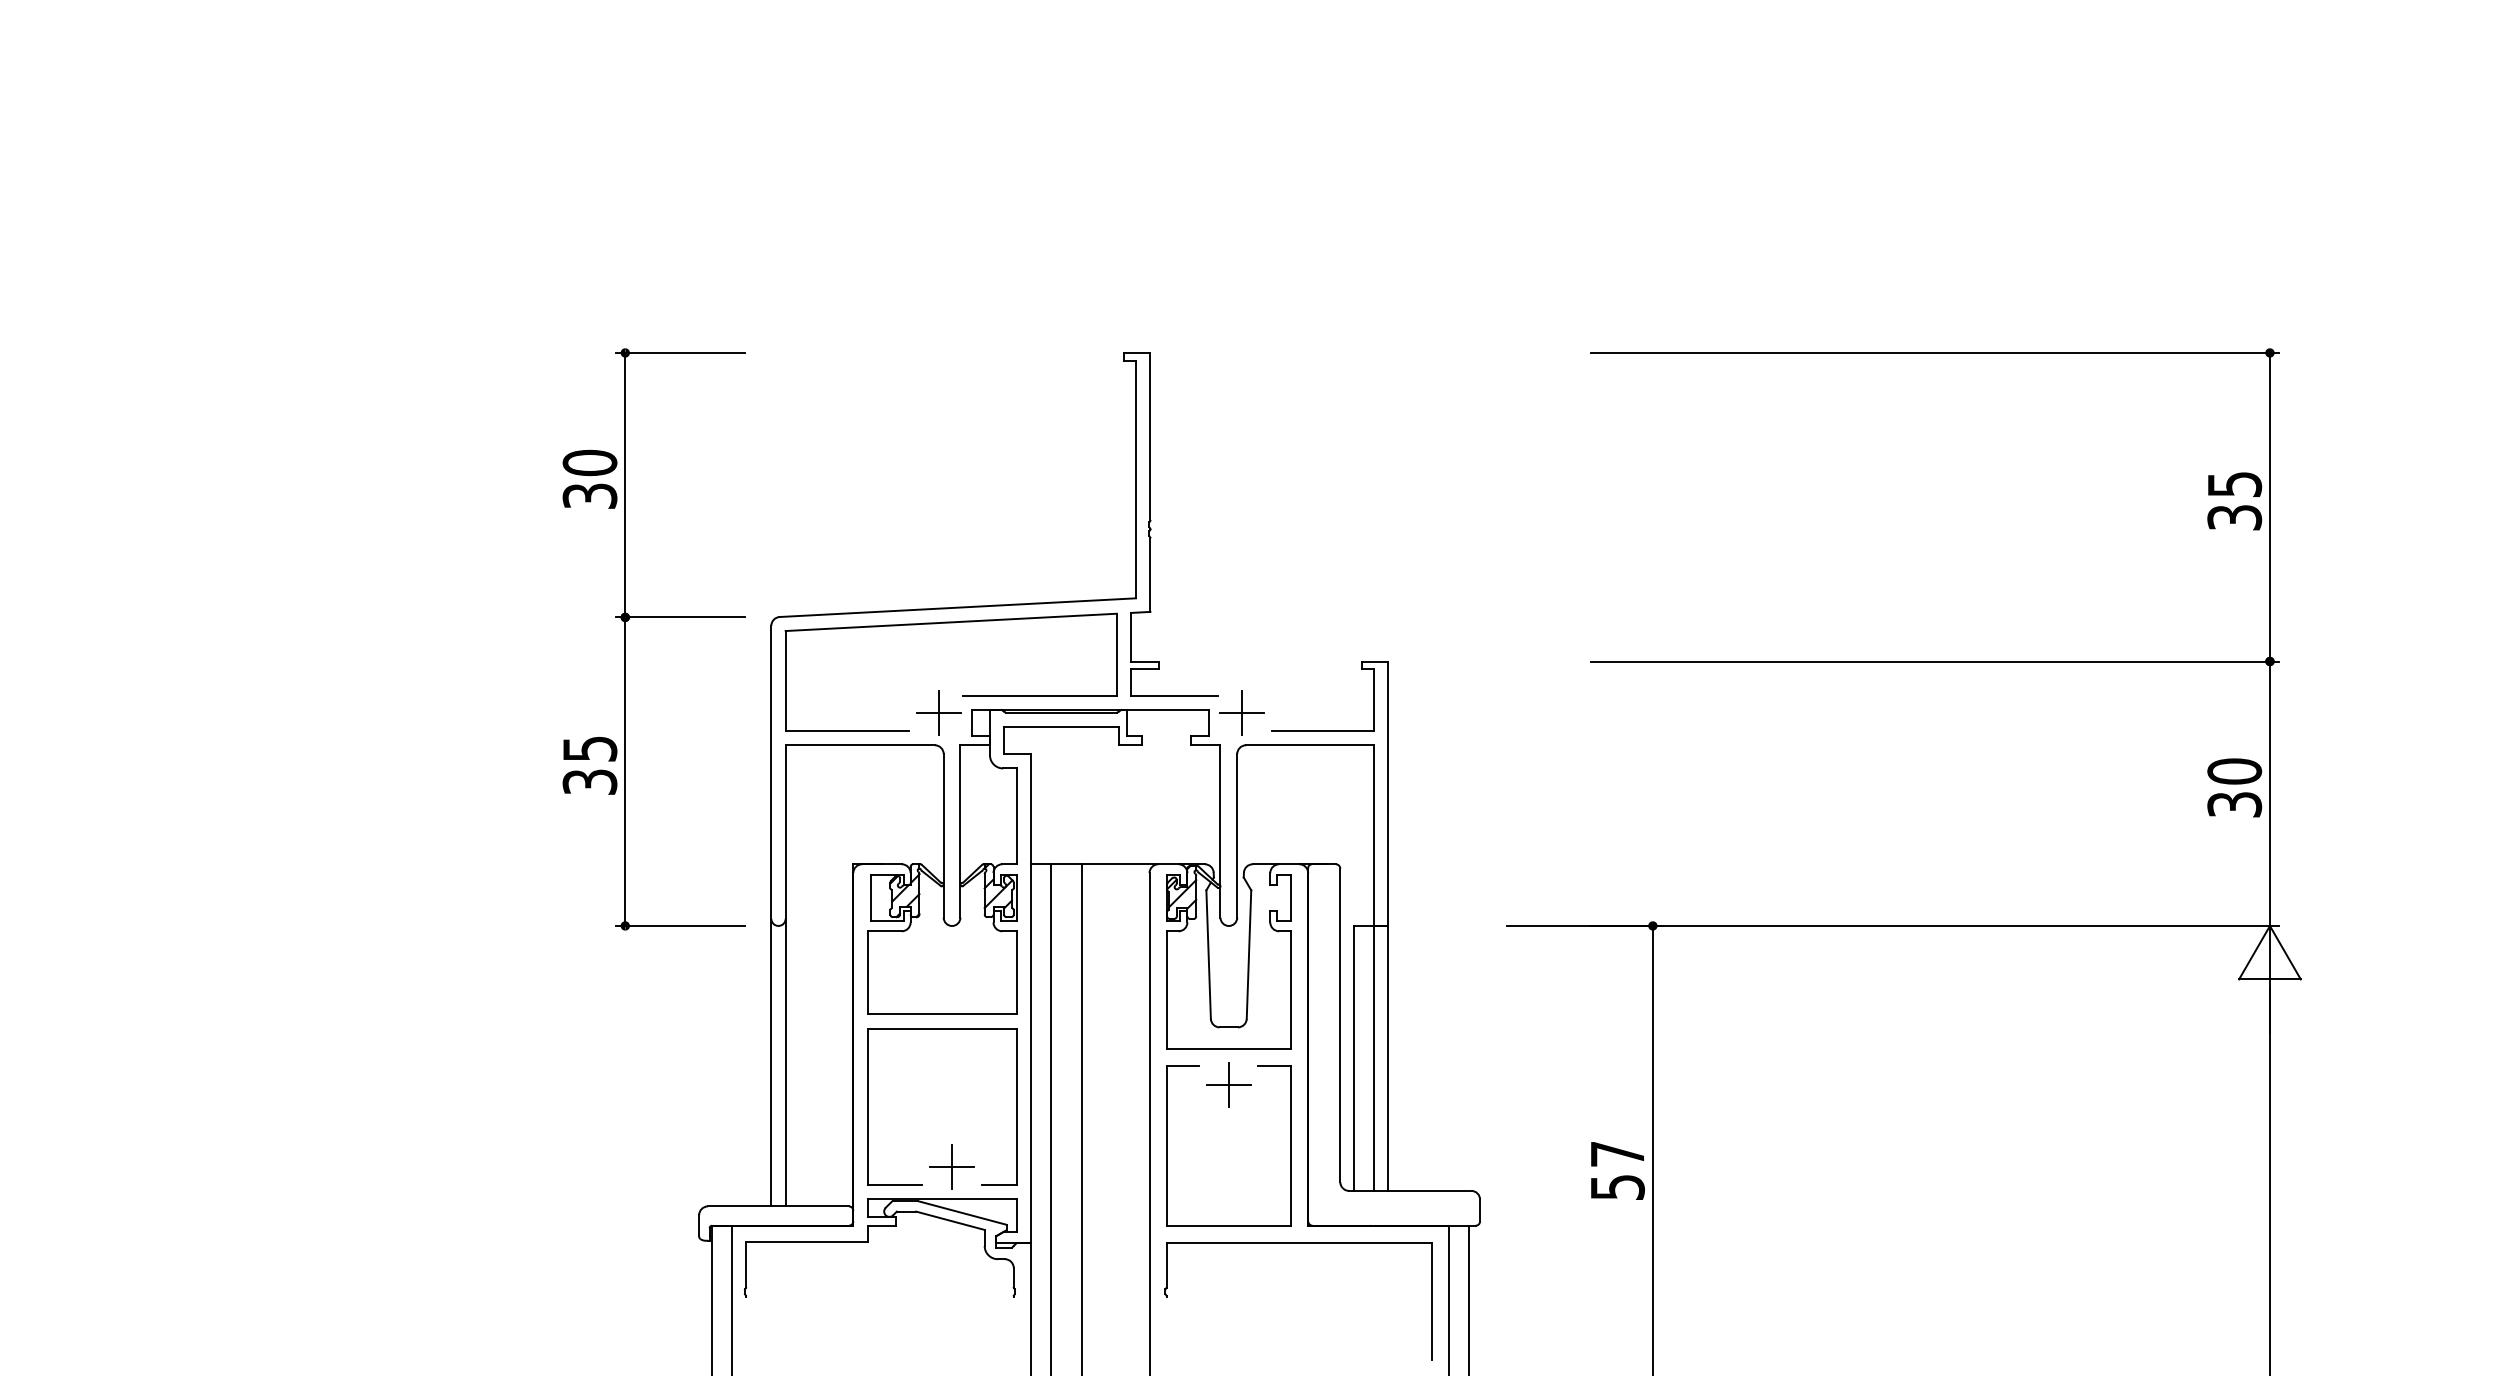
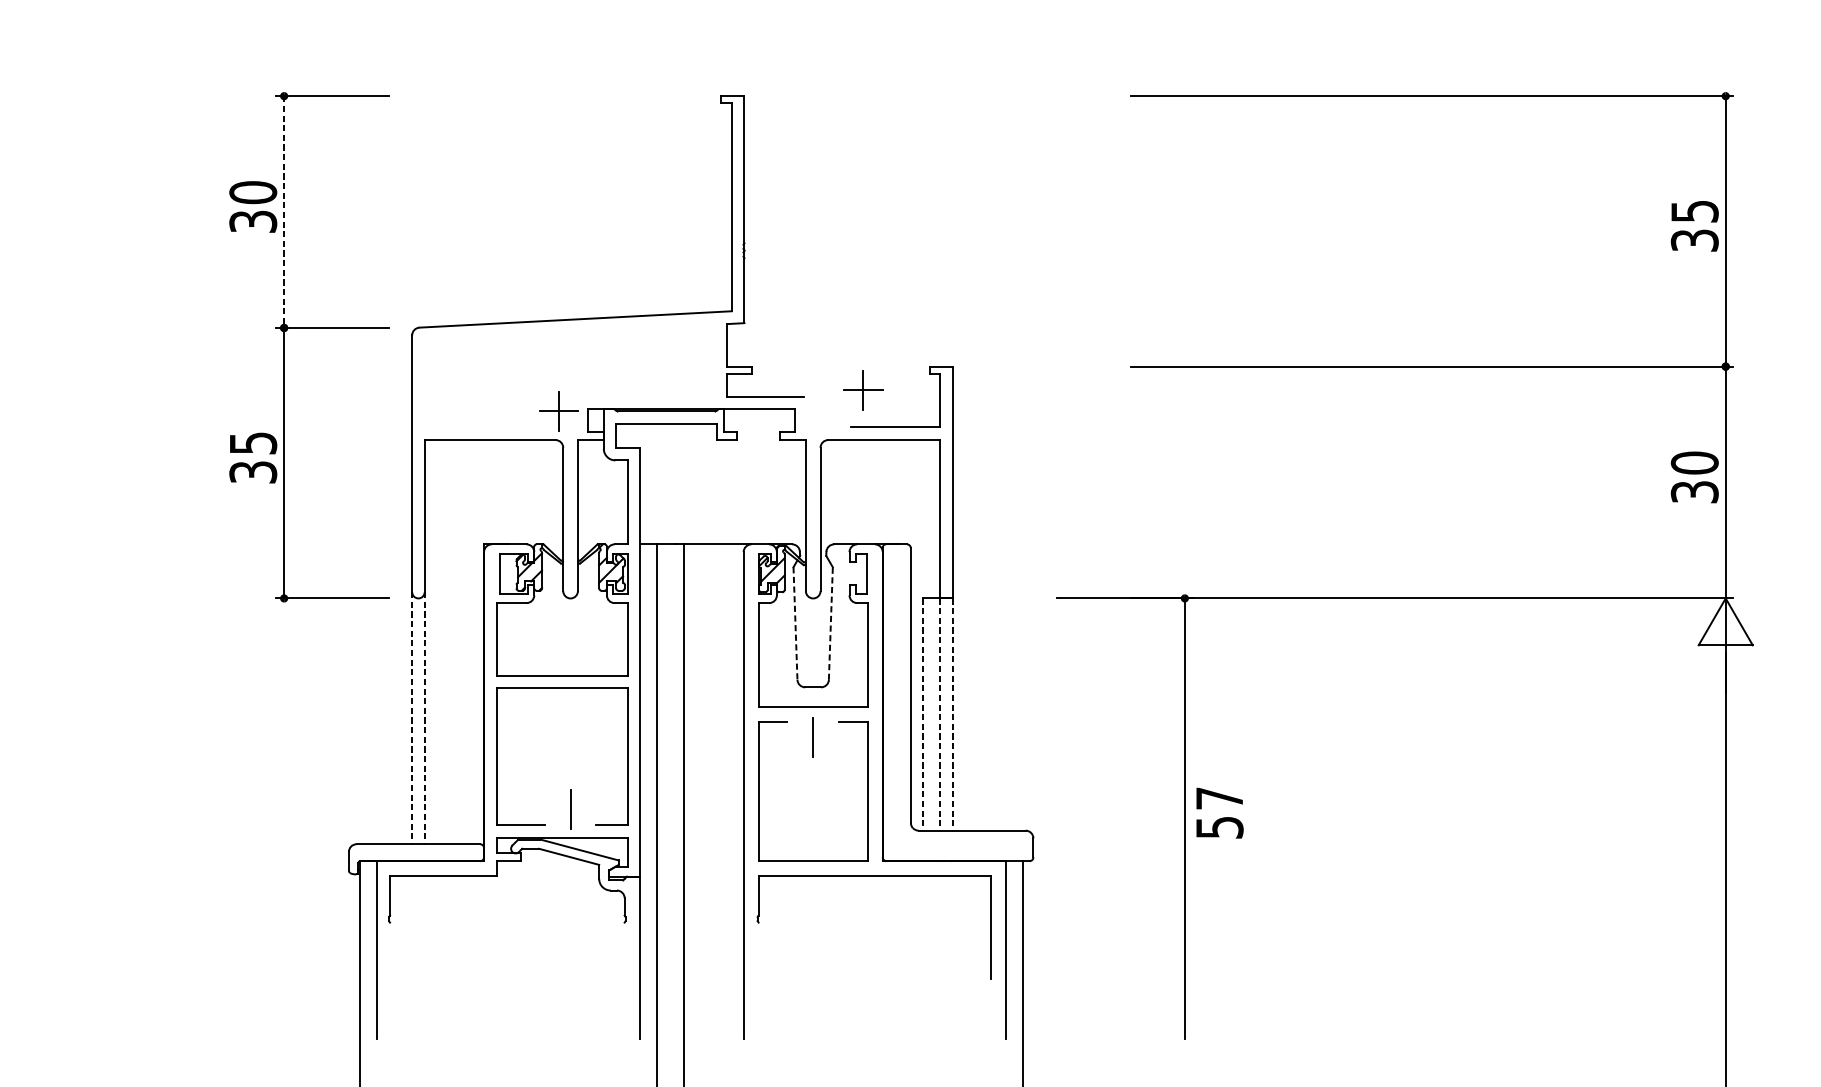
line: (625, 485) -> (284, 212), solid -> dashed
part: (962, 695) -> (579, 396), removed
part: (1241, 712) -> (862, 390), moved
line: (1249, 954) -> (831, 623), solid -> dashed
line: (1208, 955) -> (795, 624), solid -> dashed
line: (1354, 1058) -> (923, 714), solid -> dashed
line: (1374, 1058) -> (940, 714), solid -> dashed
line: (1388, 1058) -> (953, 714), solid -> dashed
line: (771, 1062) -> (412, 718), solid -> dashed
line: (785, 1062) -> (424, 718), solid -> dashed
line: (1228, 1084) -> (812, 737), removed
line: (952, 1166) -> (570, 809), removed
text: (1617, 1170) -> (1219, 812), moved

